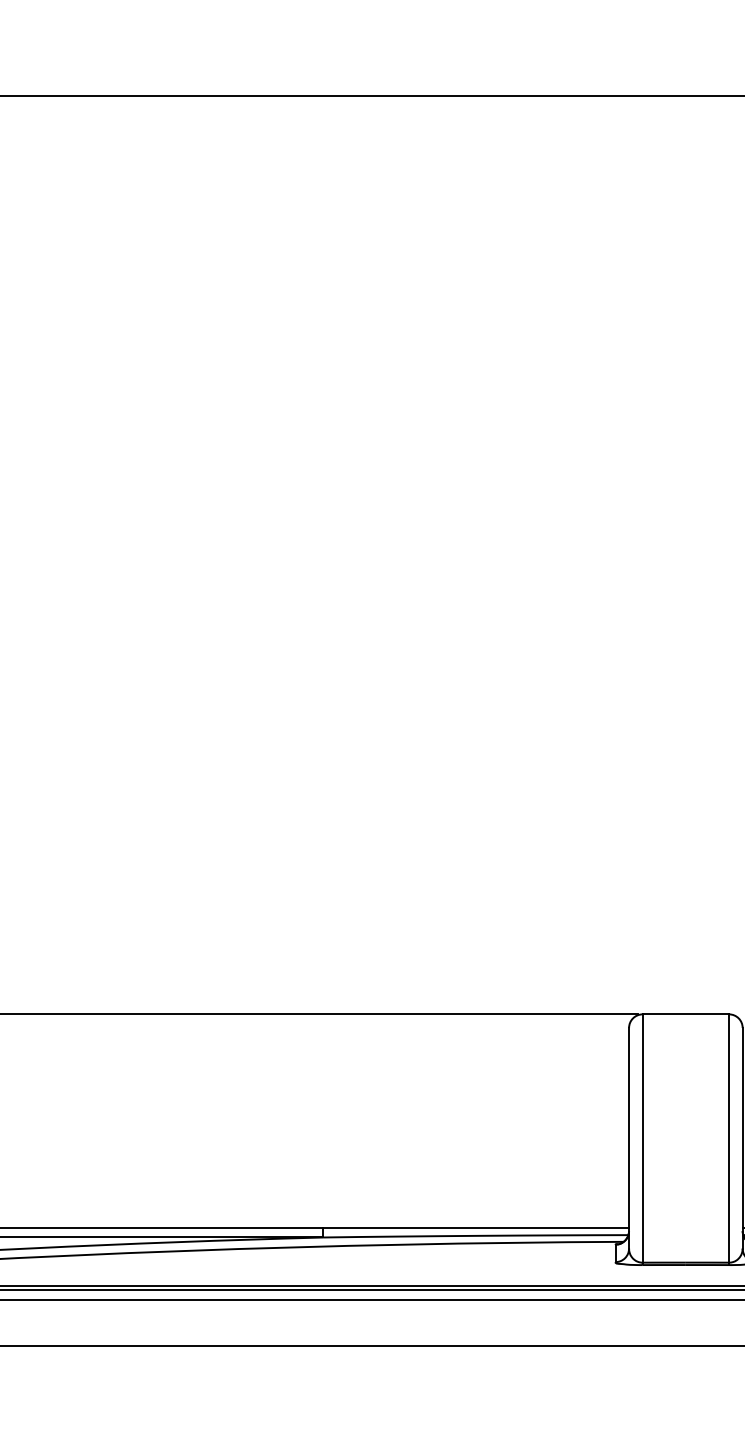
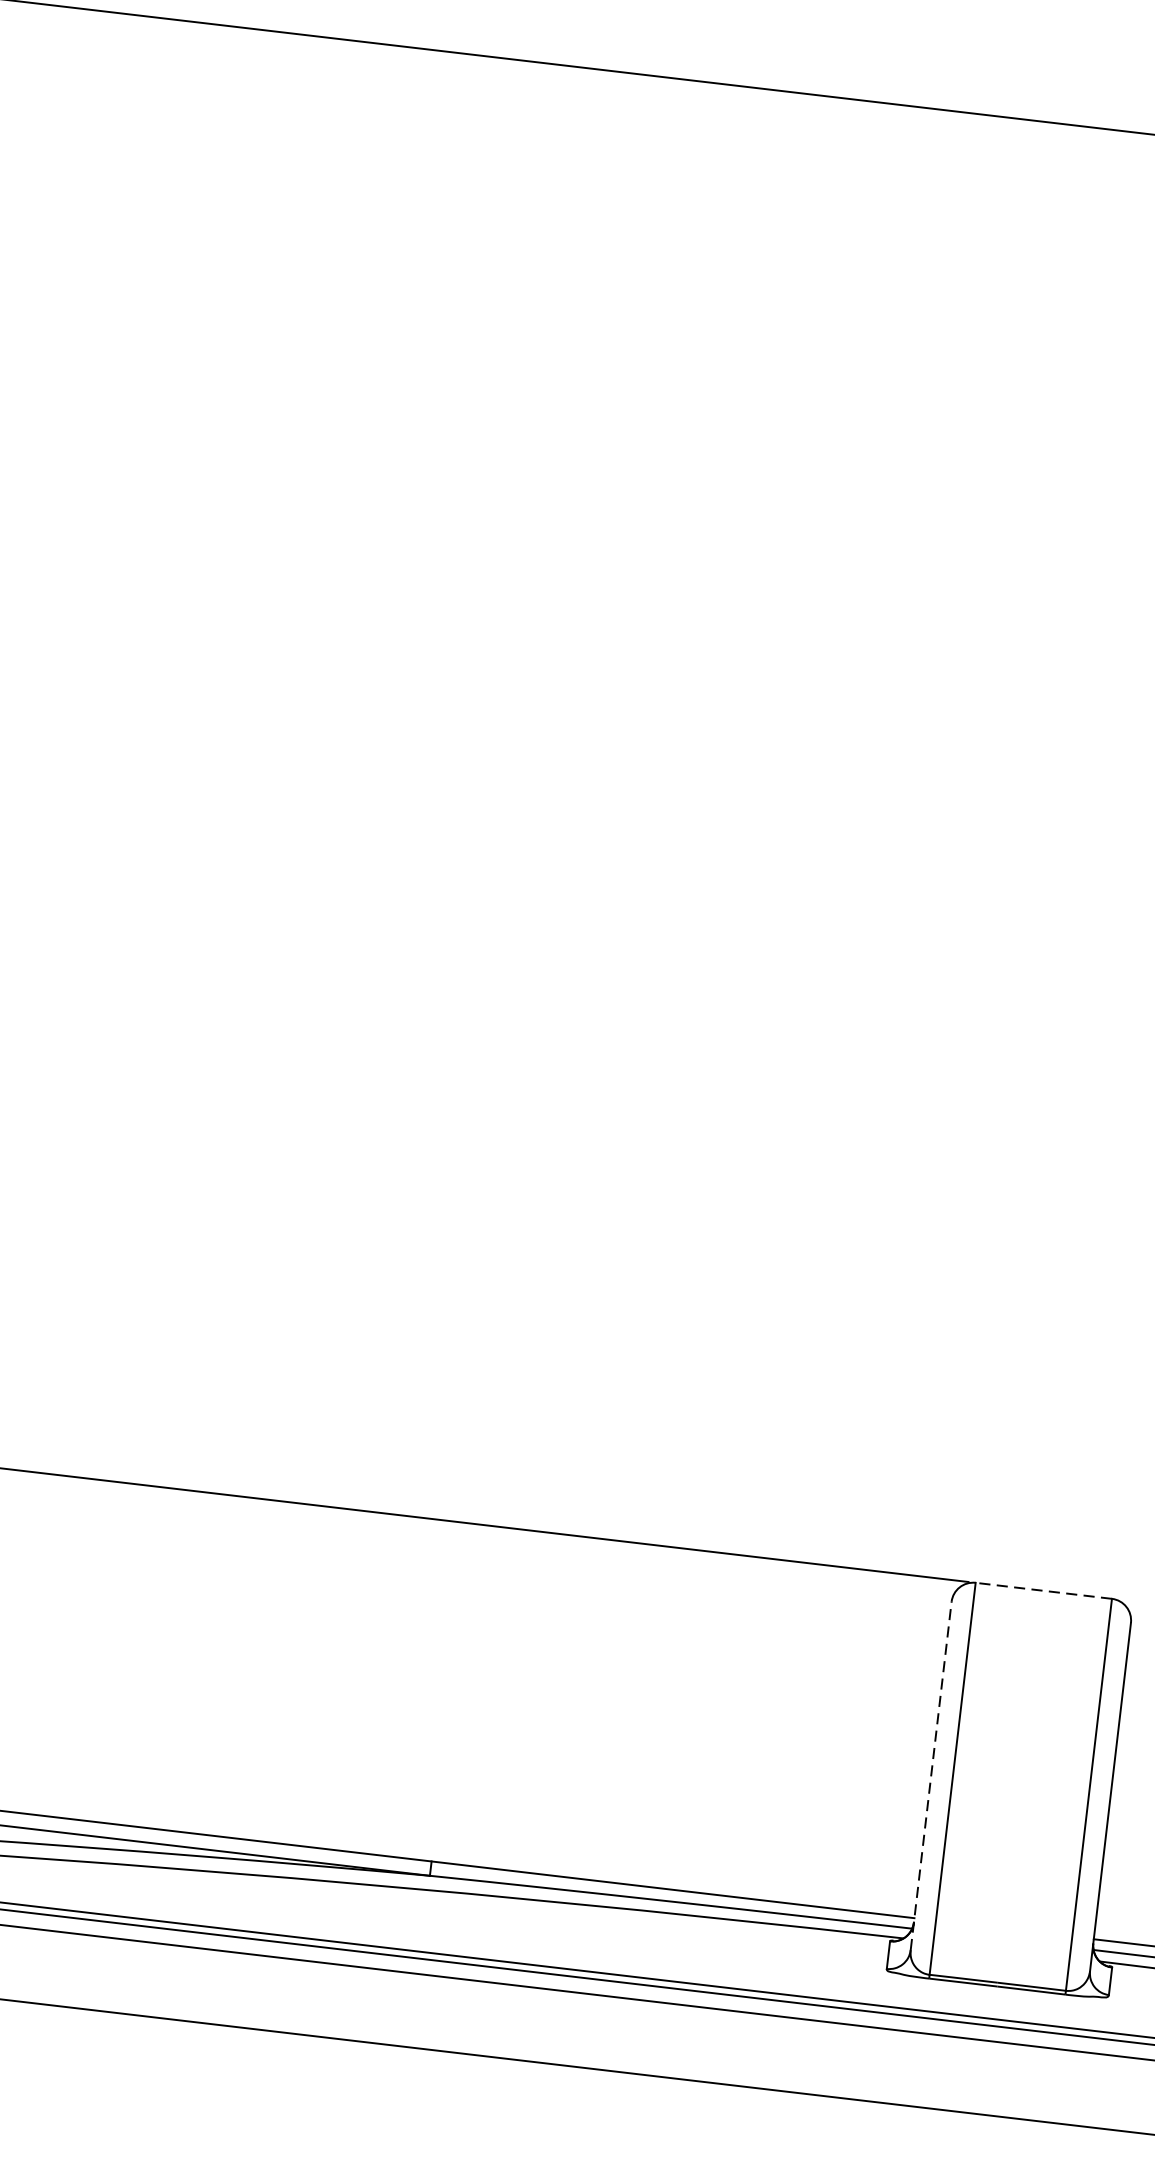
line: (685, 1014) -> (1043, 1590), solid -> dashed
line: (629, 1137) -> (932, 1774), solid -> dashed

